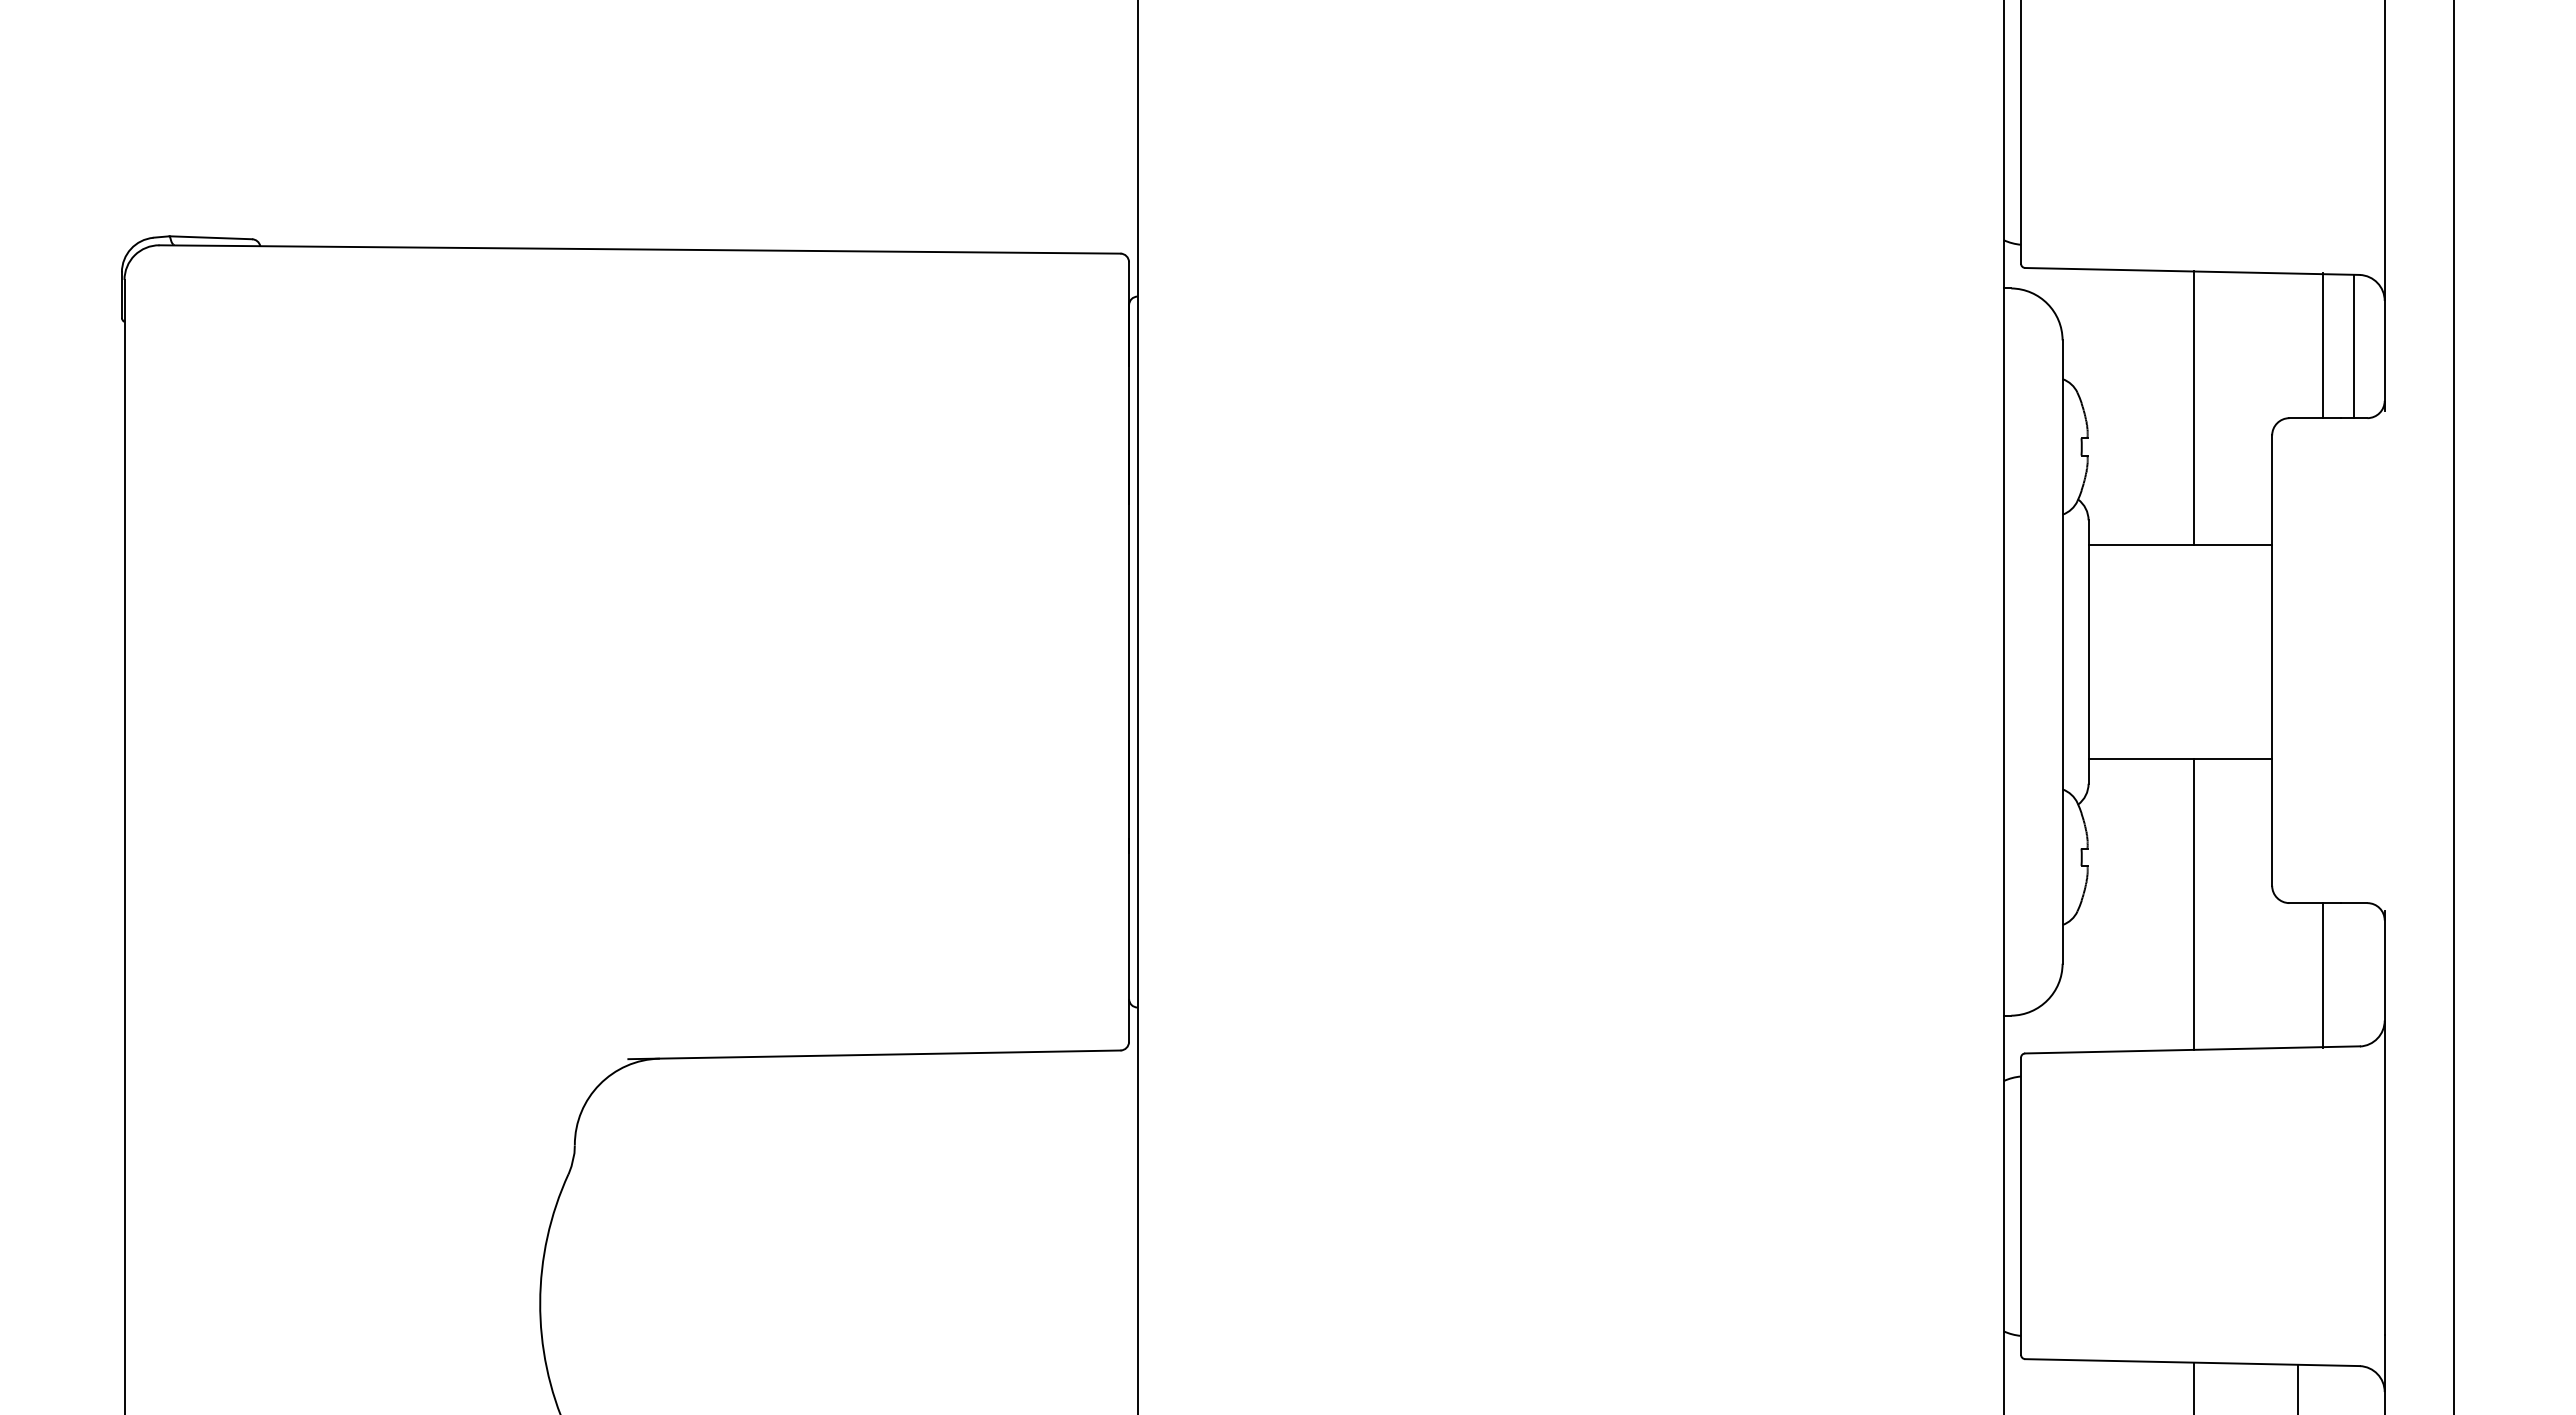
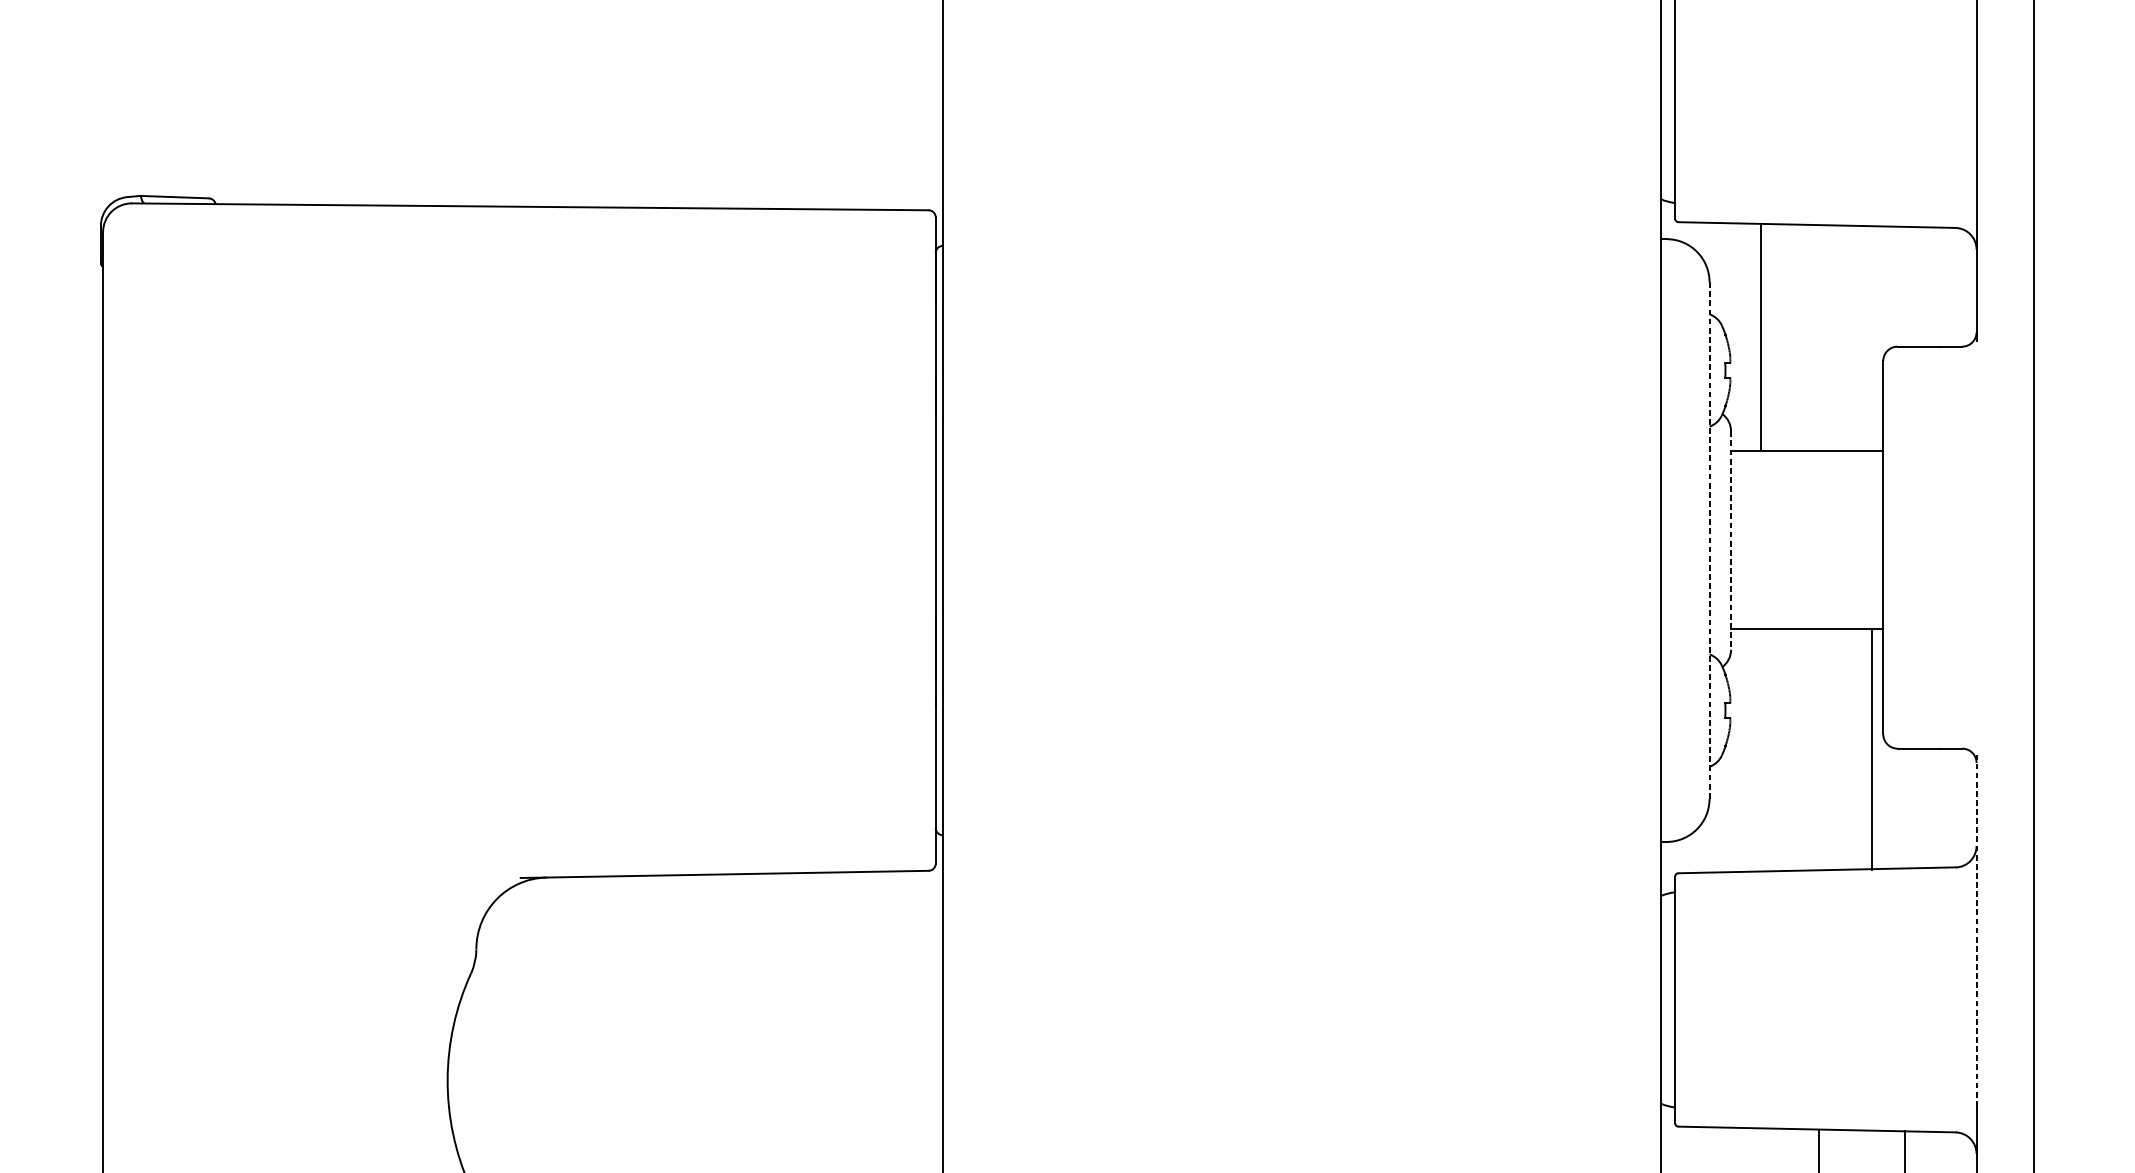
line: (2322, 345) -> (1924, 286), removed
line: (2354, 346) -> (1951, 287), removed
line: (2194, 407) -> (1761, 337), moved
line: (2062, 652) -> (1709, 540), solid -> dashed
line: (2088, 652) -> (1731, 540), solid -> dashed
line: (2194, 904) -> (1871, 749), moved
line: (2322, 975) -> (1924, 808), removed
line: (2384, 1122) -> (1976, 930), solid -> dashed

